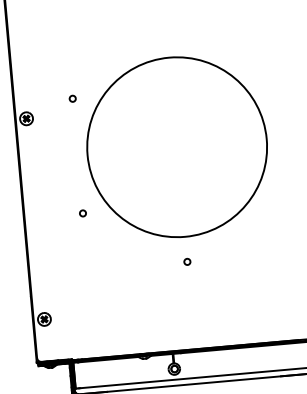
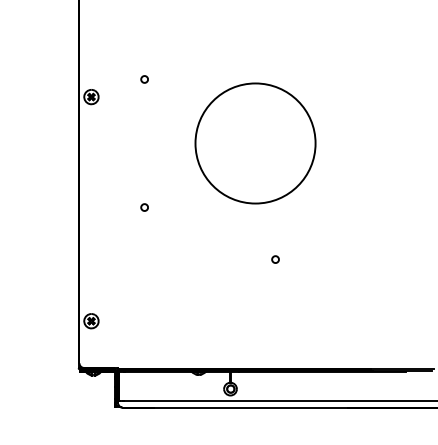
circle: (177, 147) -> (255, 143), size x0.6
circle: (187, 261) -> (275, 259), moved

